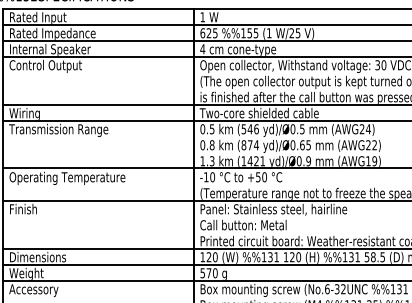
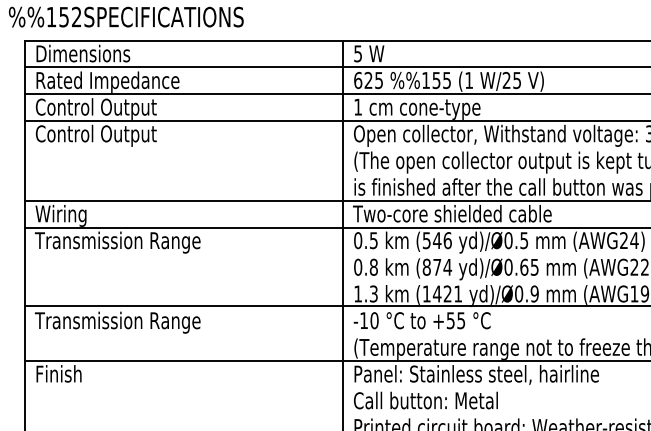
text: (38, 17) -> (84, 54), Rated Input -> Dimensions
text: (202, 17) -> (357, 54), 1 -> 5
text: (49, 49) -> (102, 107), Internal Speaker -> Control Output
text: (202, 49) -> (357, 107), 4 -> 1
text: (67, 177) -> (132, 321), Operating Temperature -> Transmission Range
text: (264, 177) -> (461, 321), +50 -> +55

